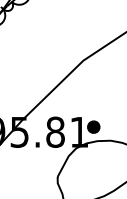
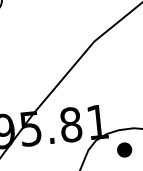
part: (93, 126) -> (124, 149), moved

